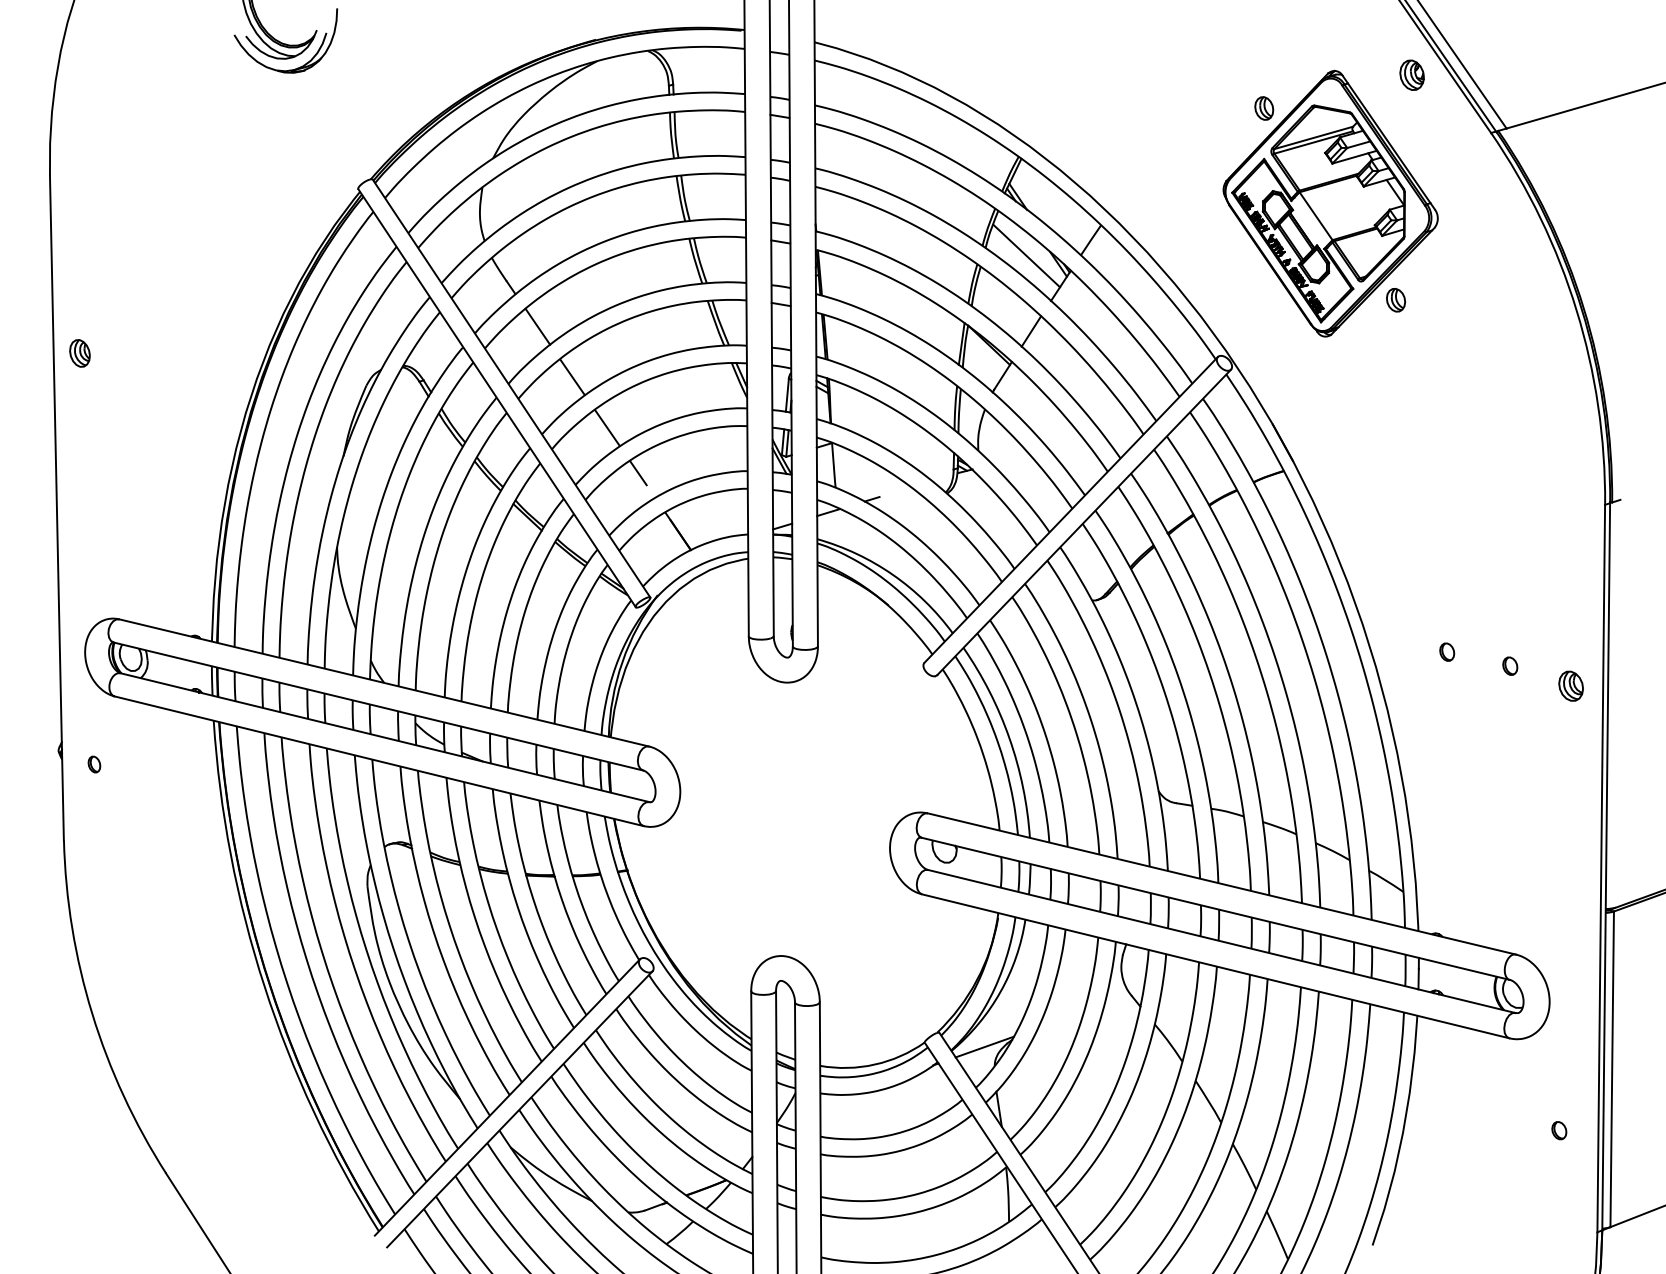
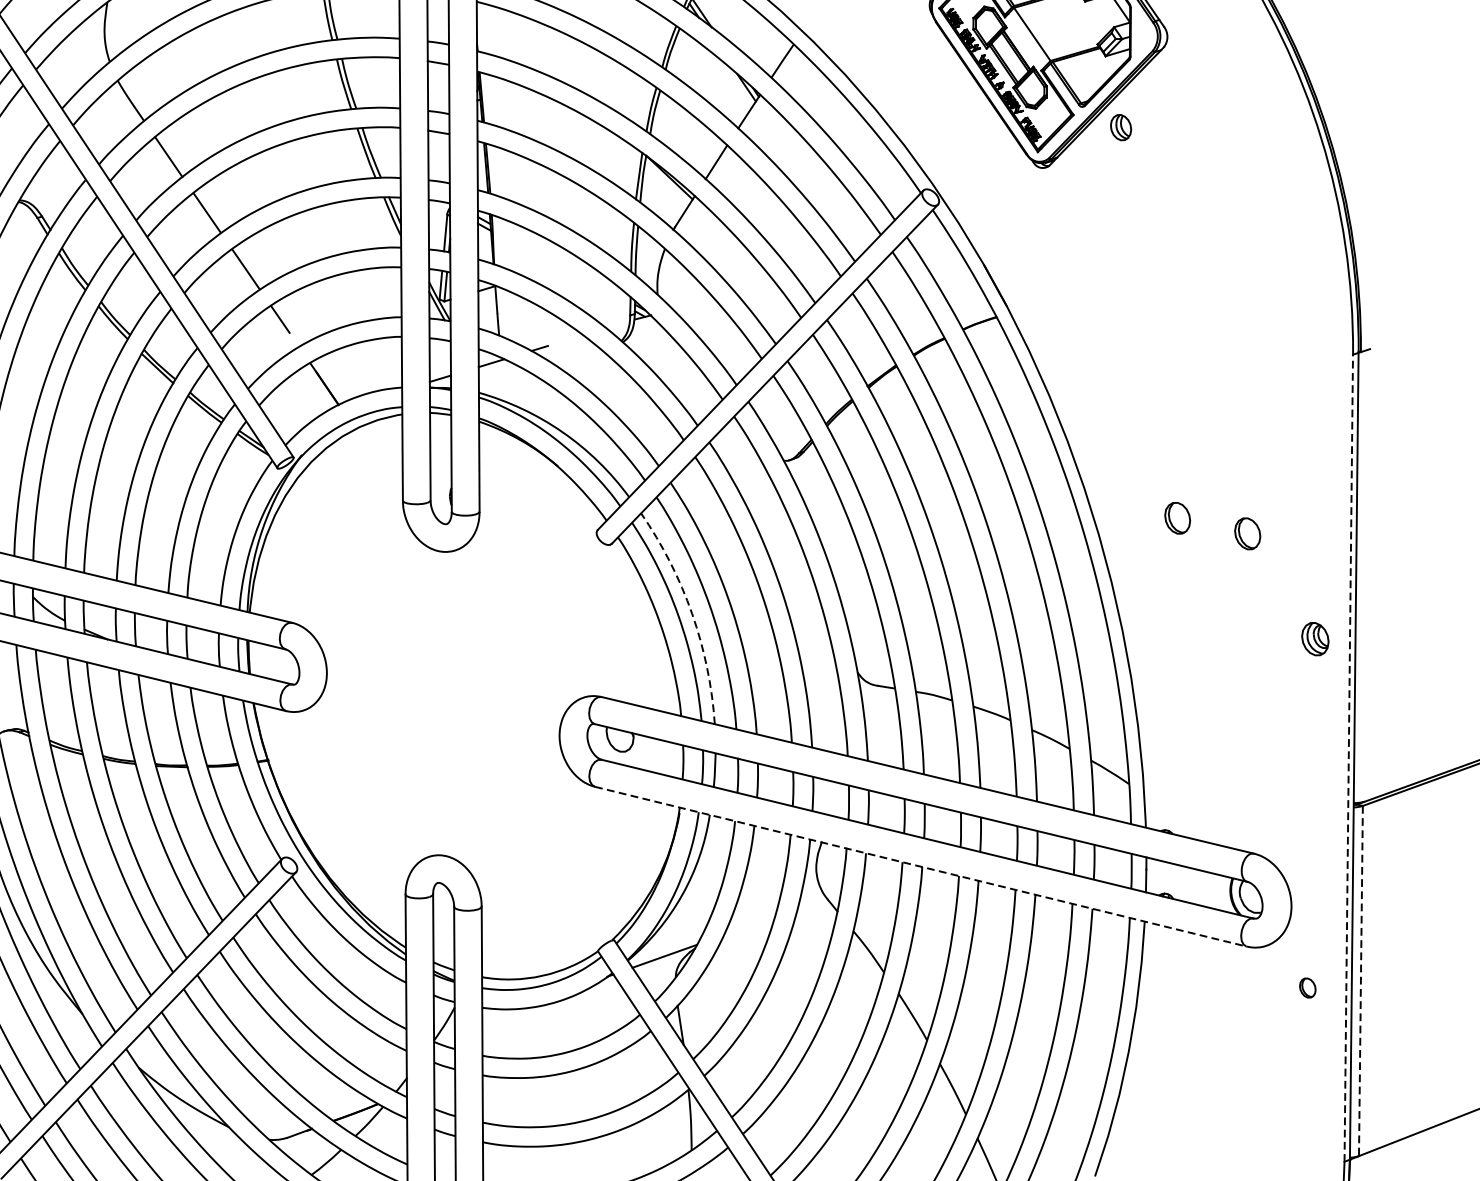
line: (1026, 255) -> (711, 77), removed
part: (1447, 651) -> (1178, 517), size x1.6
part: (1510, 665) -> (1248, 532), size x1.6
part: (1570, 685) -> (1314, 638), moved
arc: (1009, 738) -> (692, 613), solid -> dashed
line: (1601, 868) -> (1349, 758), solid -> dashed
line: (1216, 966) -> (921, 866), solid -> dashed
line: (1612, 1069) -> (1361, 981), solid -> dashed
part: (1559, 1130) -> (1307, 987), moved

